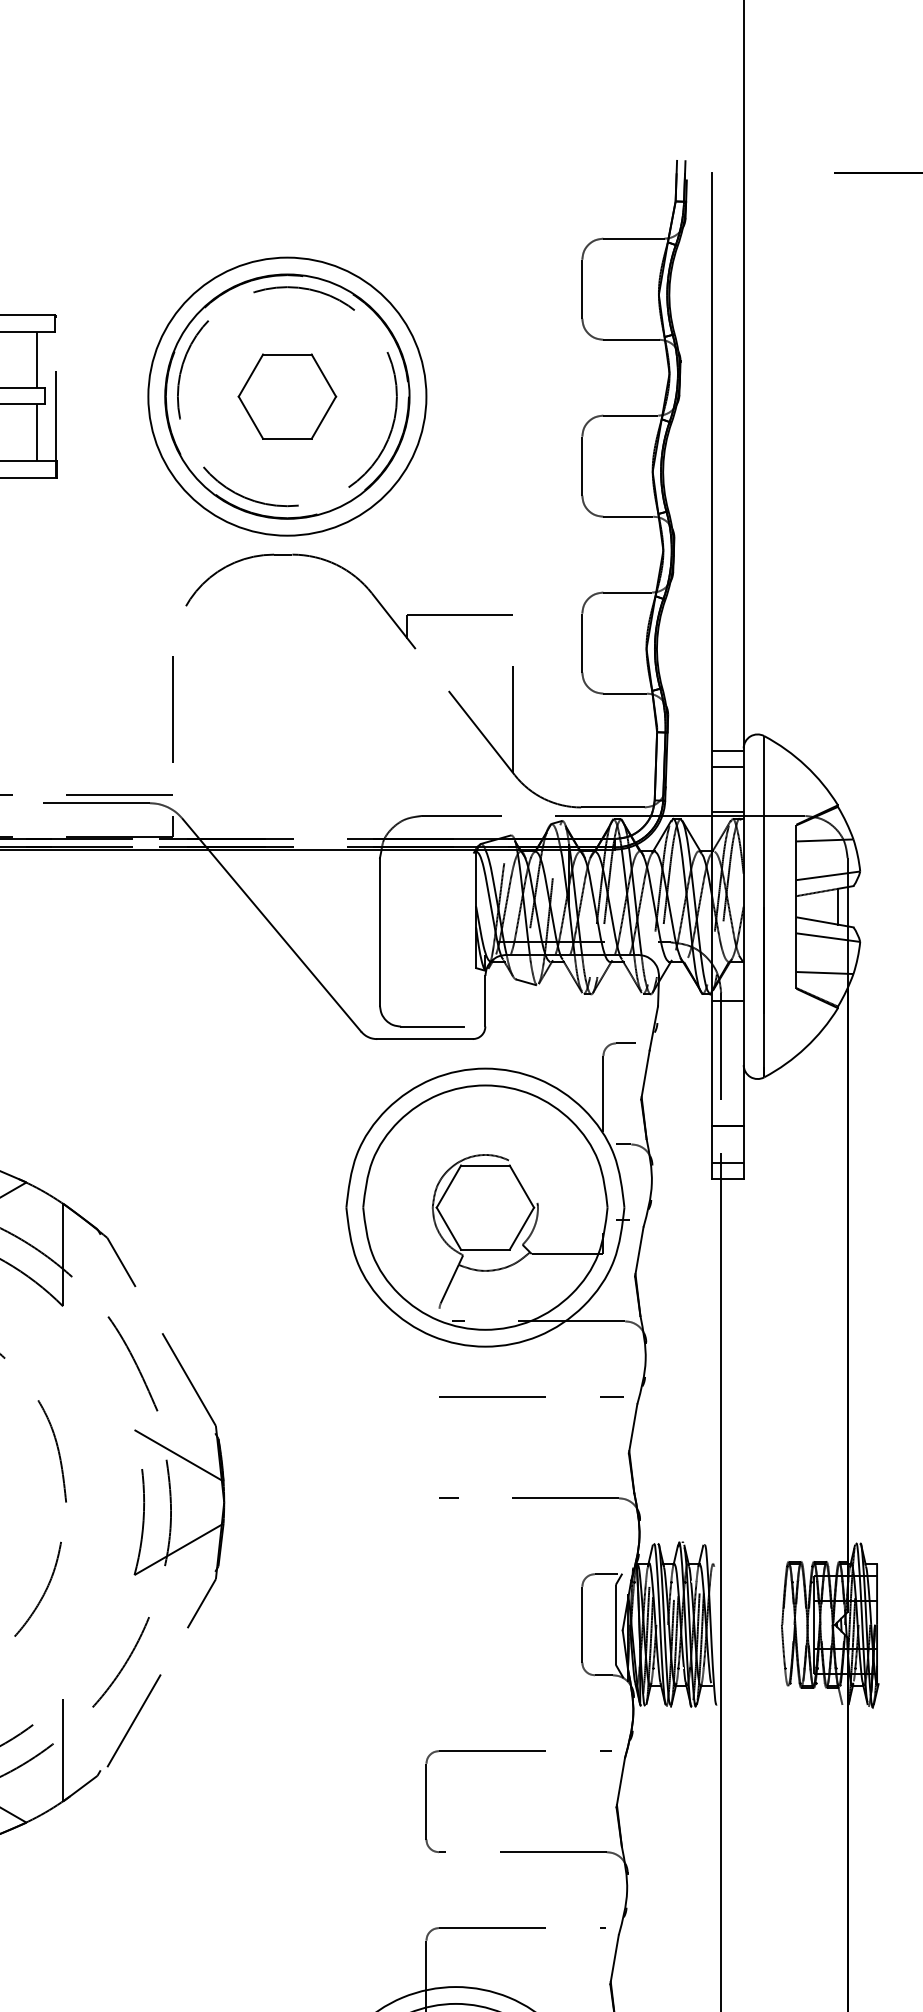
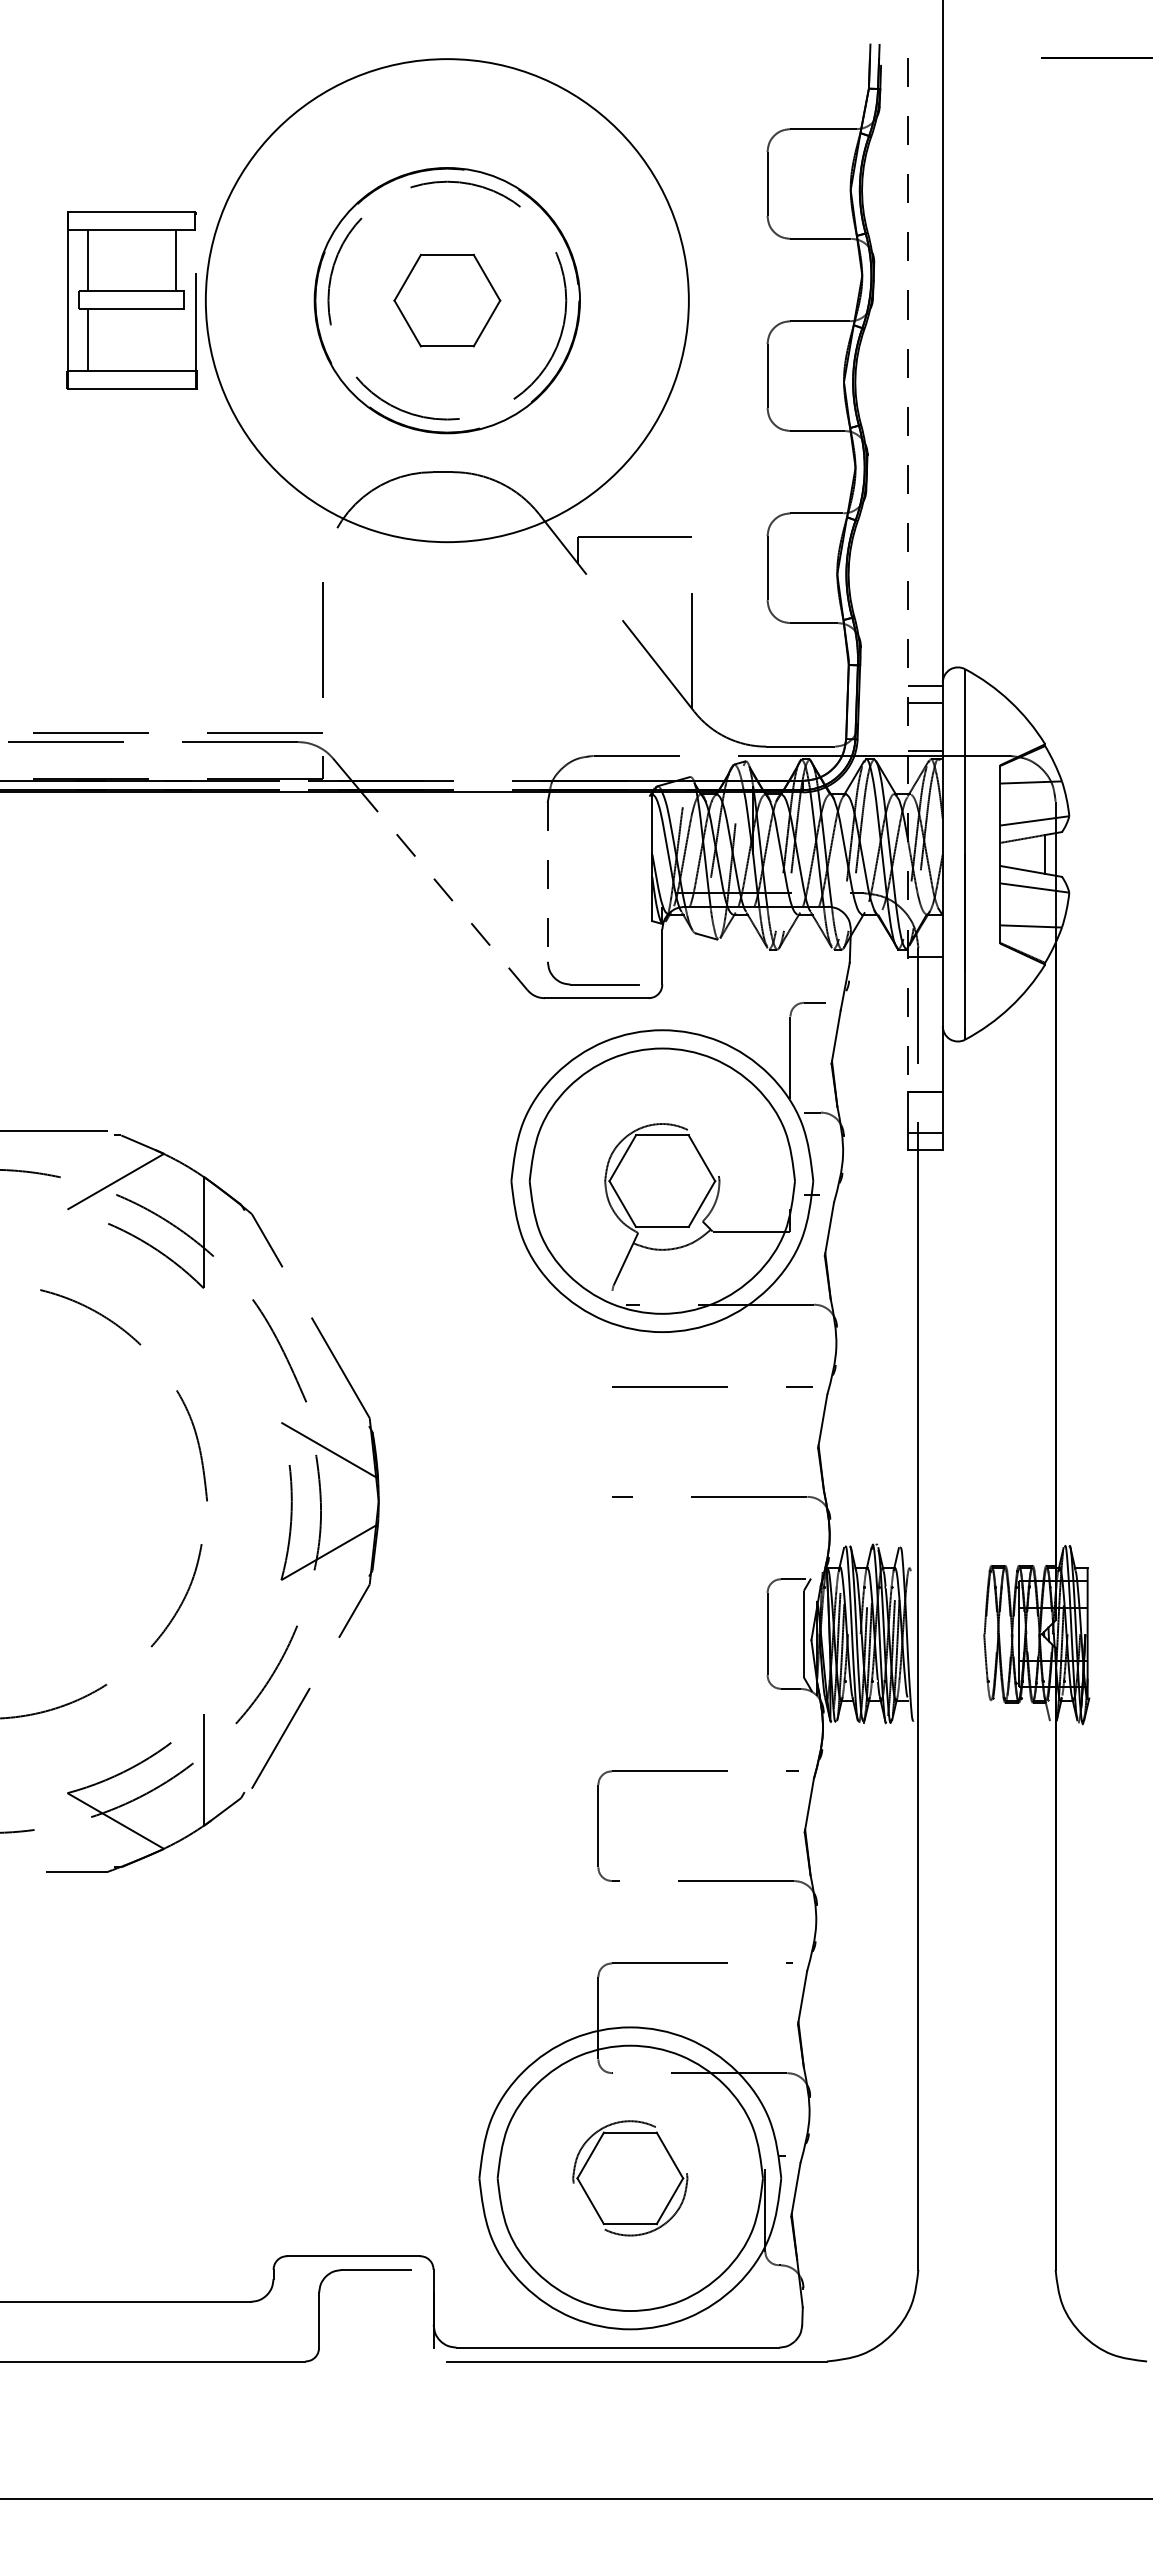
circle: (287, 396) -> (447, 300), size x1.6
line: (37, 432) -> (175, 339), removed
line: (711, 649) -> (907, 575), solid -> dashed
line: (379, 932) -> (547, 882), solid -> dashed
line: (284, 939) -> (444, 890), solid -> dashed

